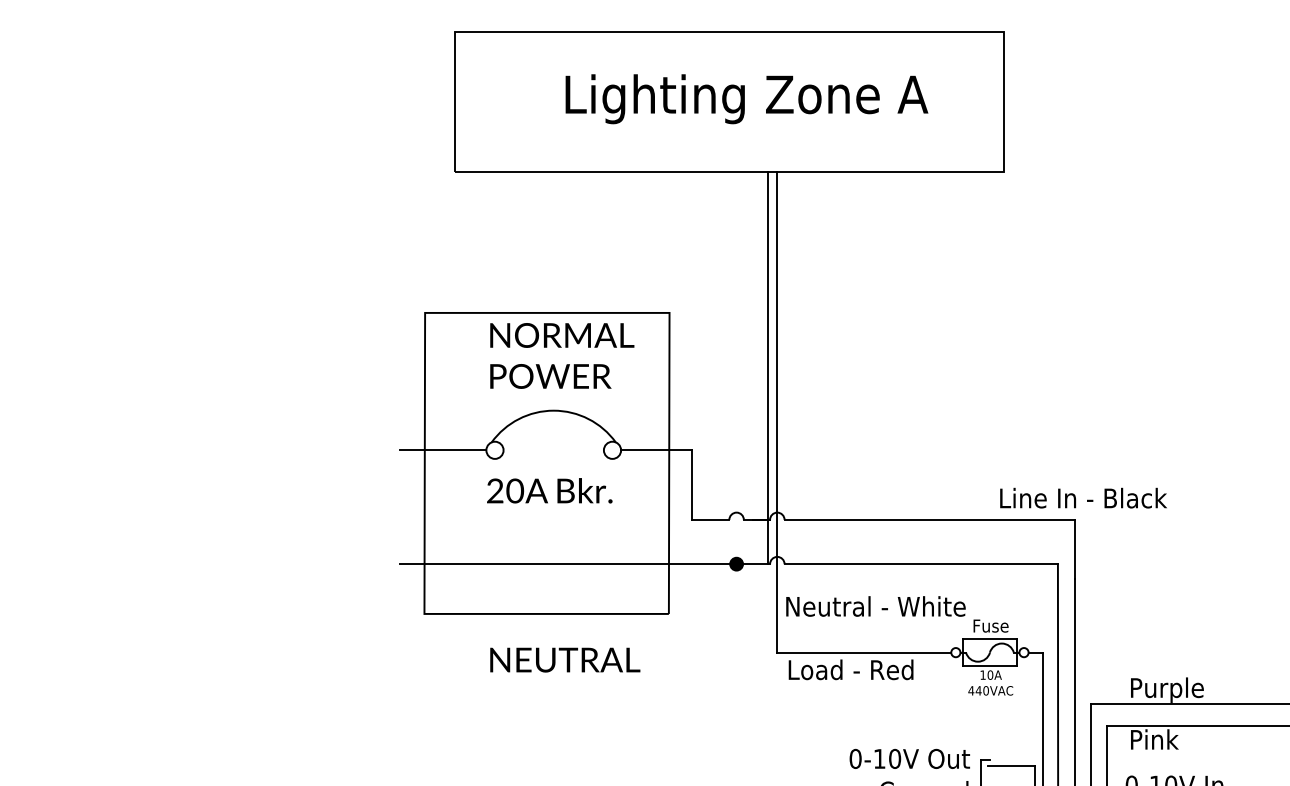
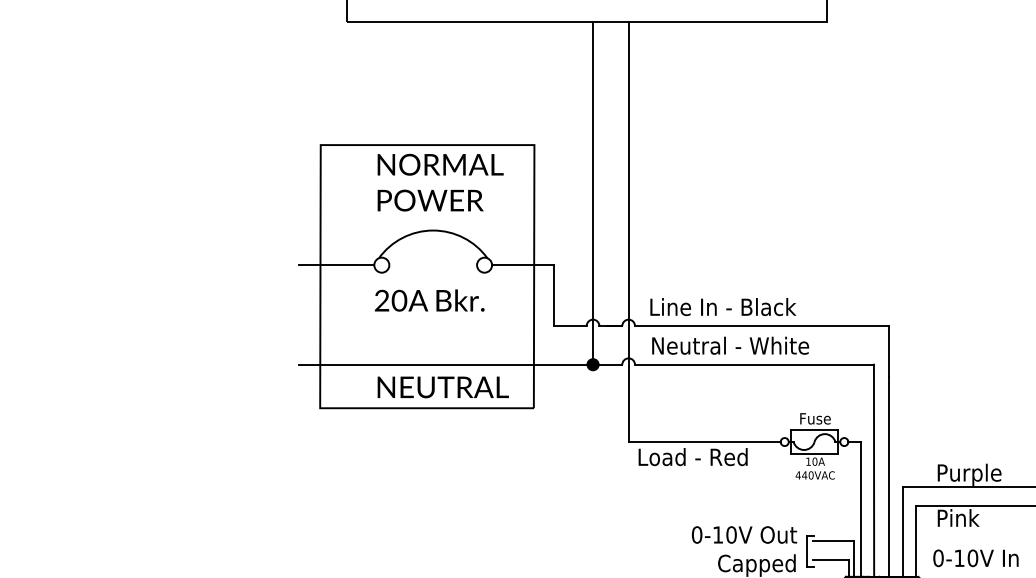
line: (767, 368) -> (592, 193), moved
text: (1083, 497) -> (723, 306), moved
text: (875, 606) -> (730, 345), moved
text: (565, 659) -> (443, 386), moved

